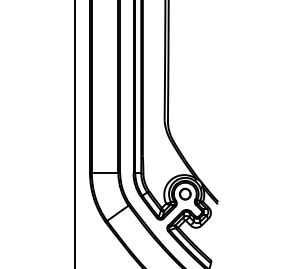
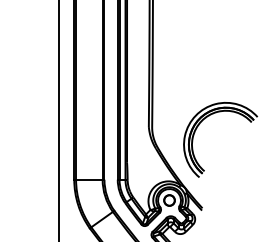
part: (214, 120) -> (198, 126), added

